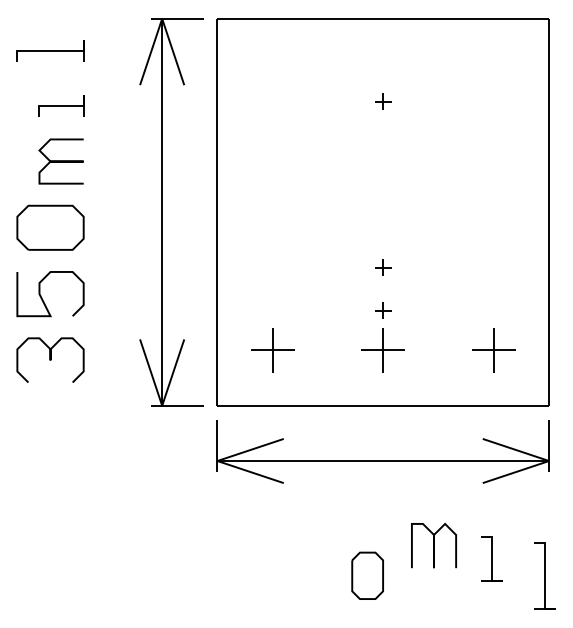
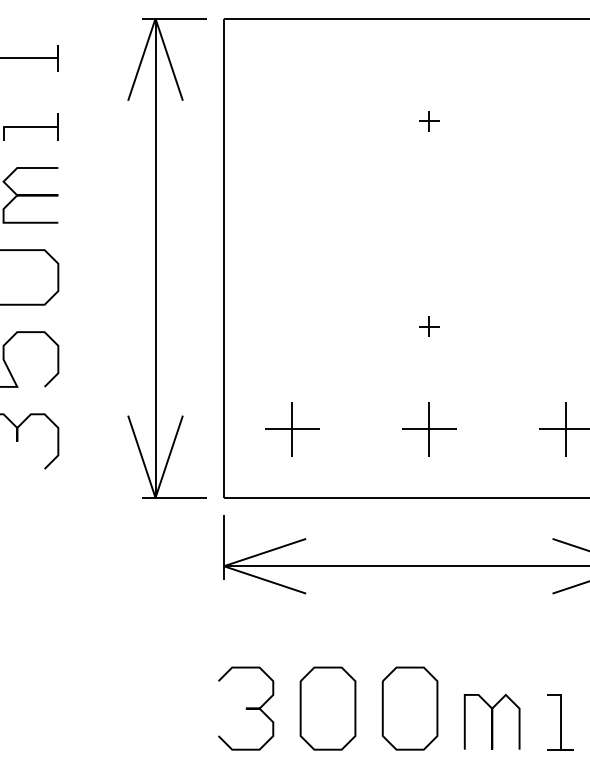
part: (383, 310) -> (429, 379), removed
curve: (433, 545) -> (491, 721), moved
line: (491, 558) -> (559, 721), moved
curve: (235, 575) -> (246, 708), added
part: (301, 575) -> (328, 708), added
part: (367, 575) -> (409, 708), size x1.43

